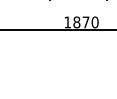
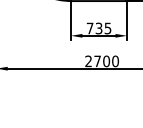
text: (76, 22) -> (97, 61), 1870 -> 2700

